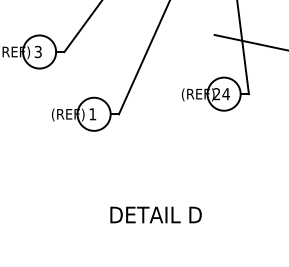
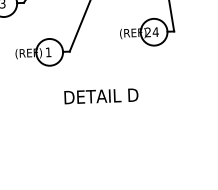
text: (155, 214) -> (100, 95), moved

